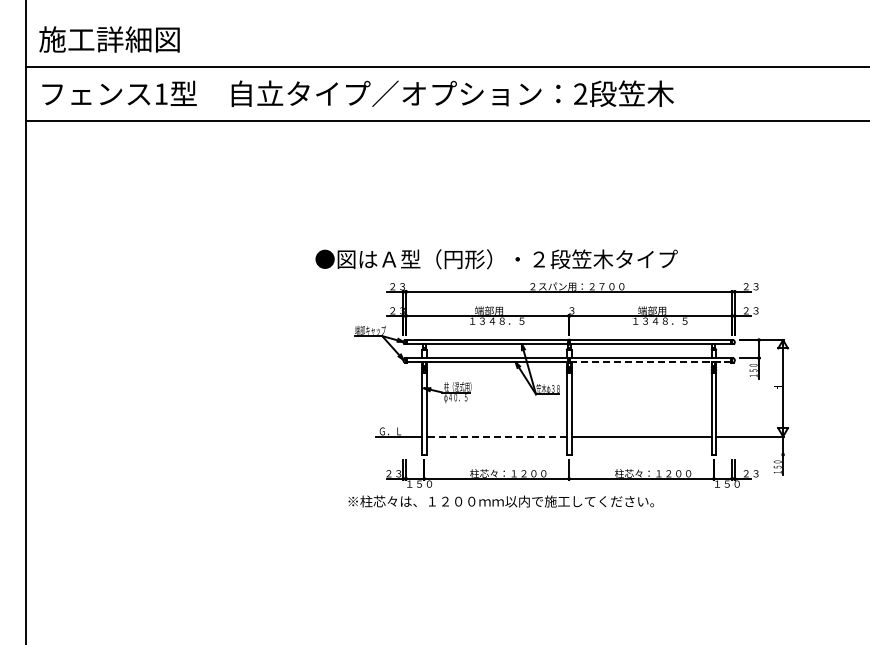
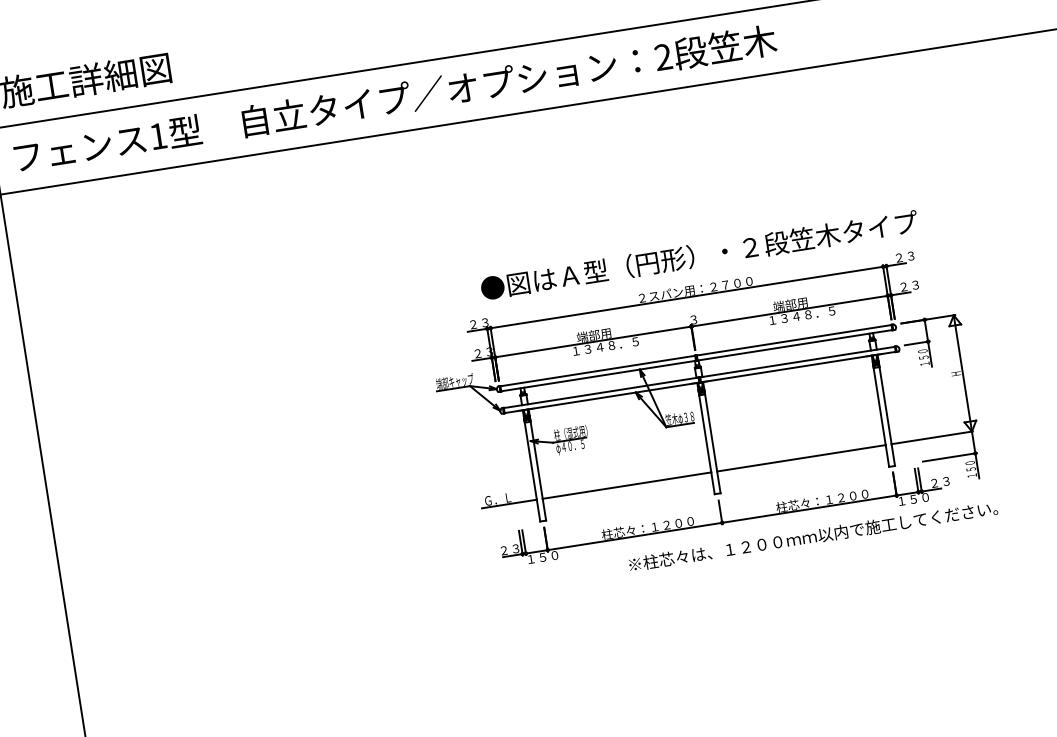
text: (496, 259) -> (699, 255), moved
line: (650, 362) -> (798, 367), dashed -> solid
line: (496, 436) -> (626, 485), dashed -> solid
line: (761, 454) -> (949, 457), added
text: (501, 501) -> (813, 536), moved

